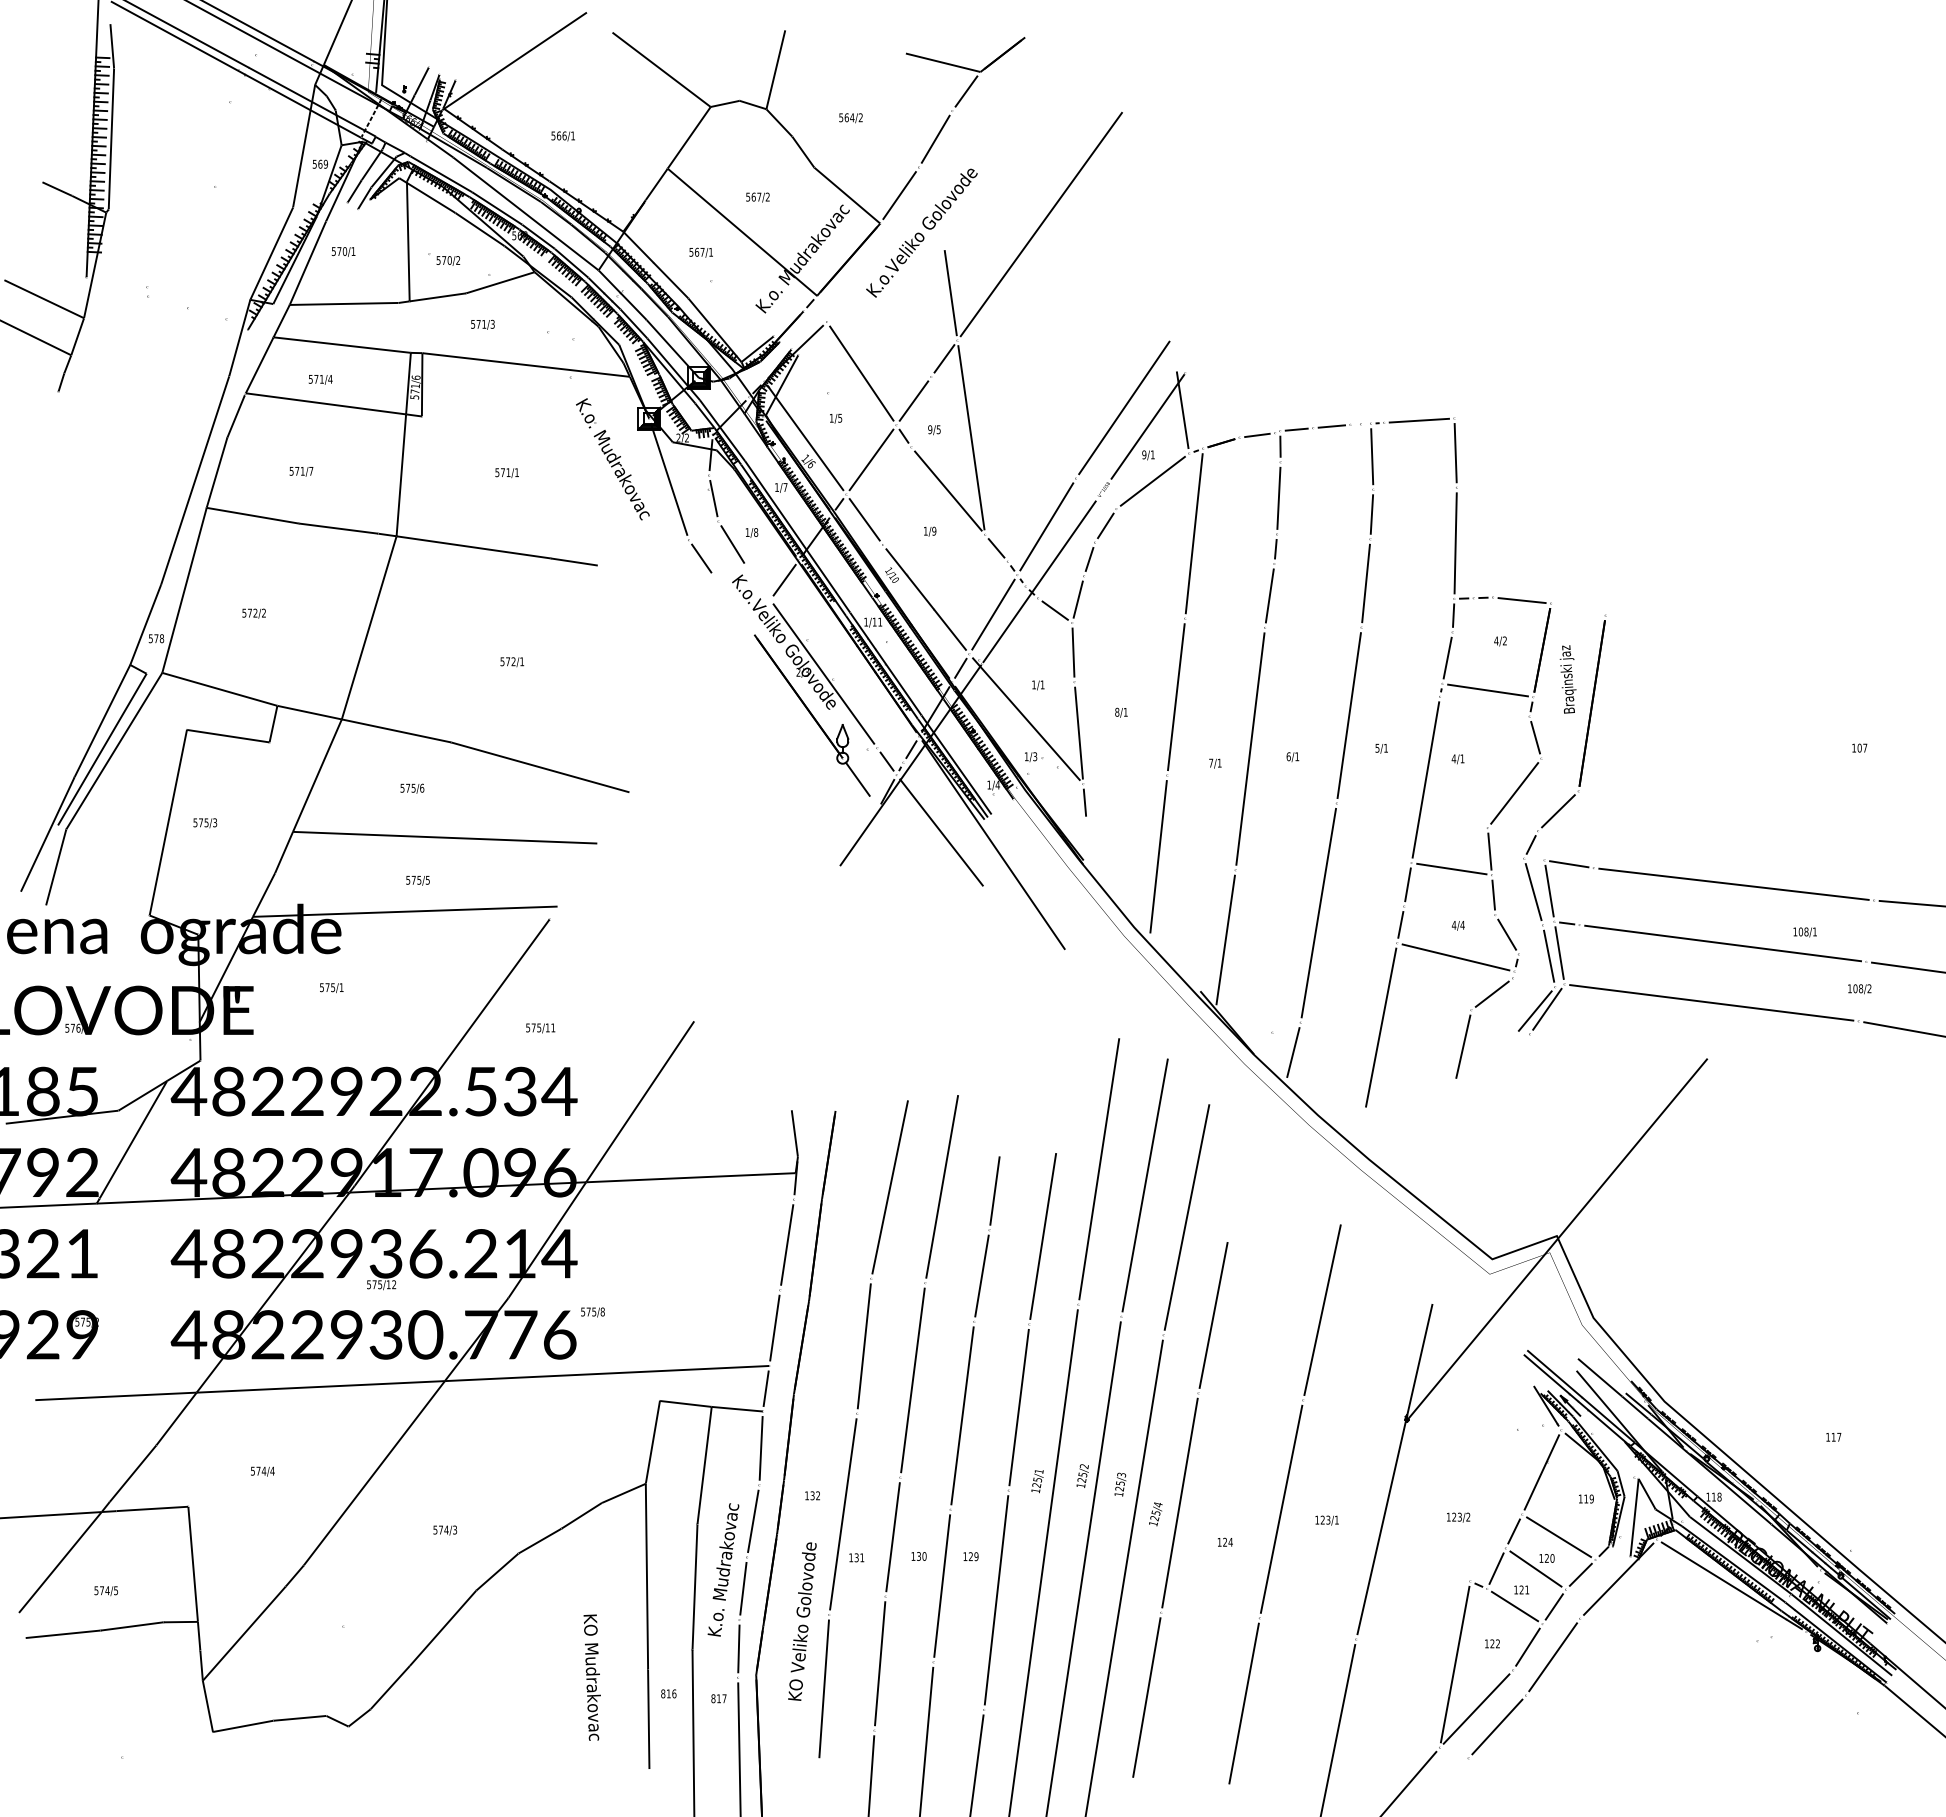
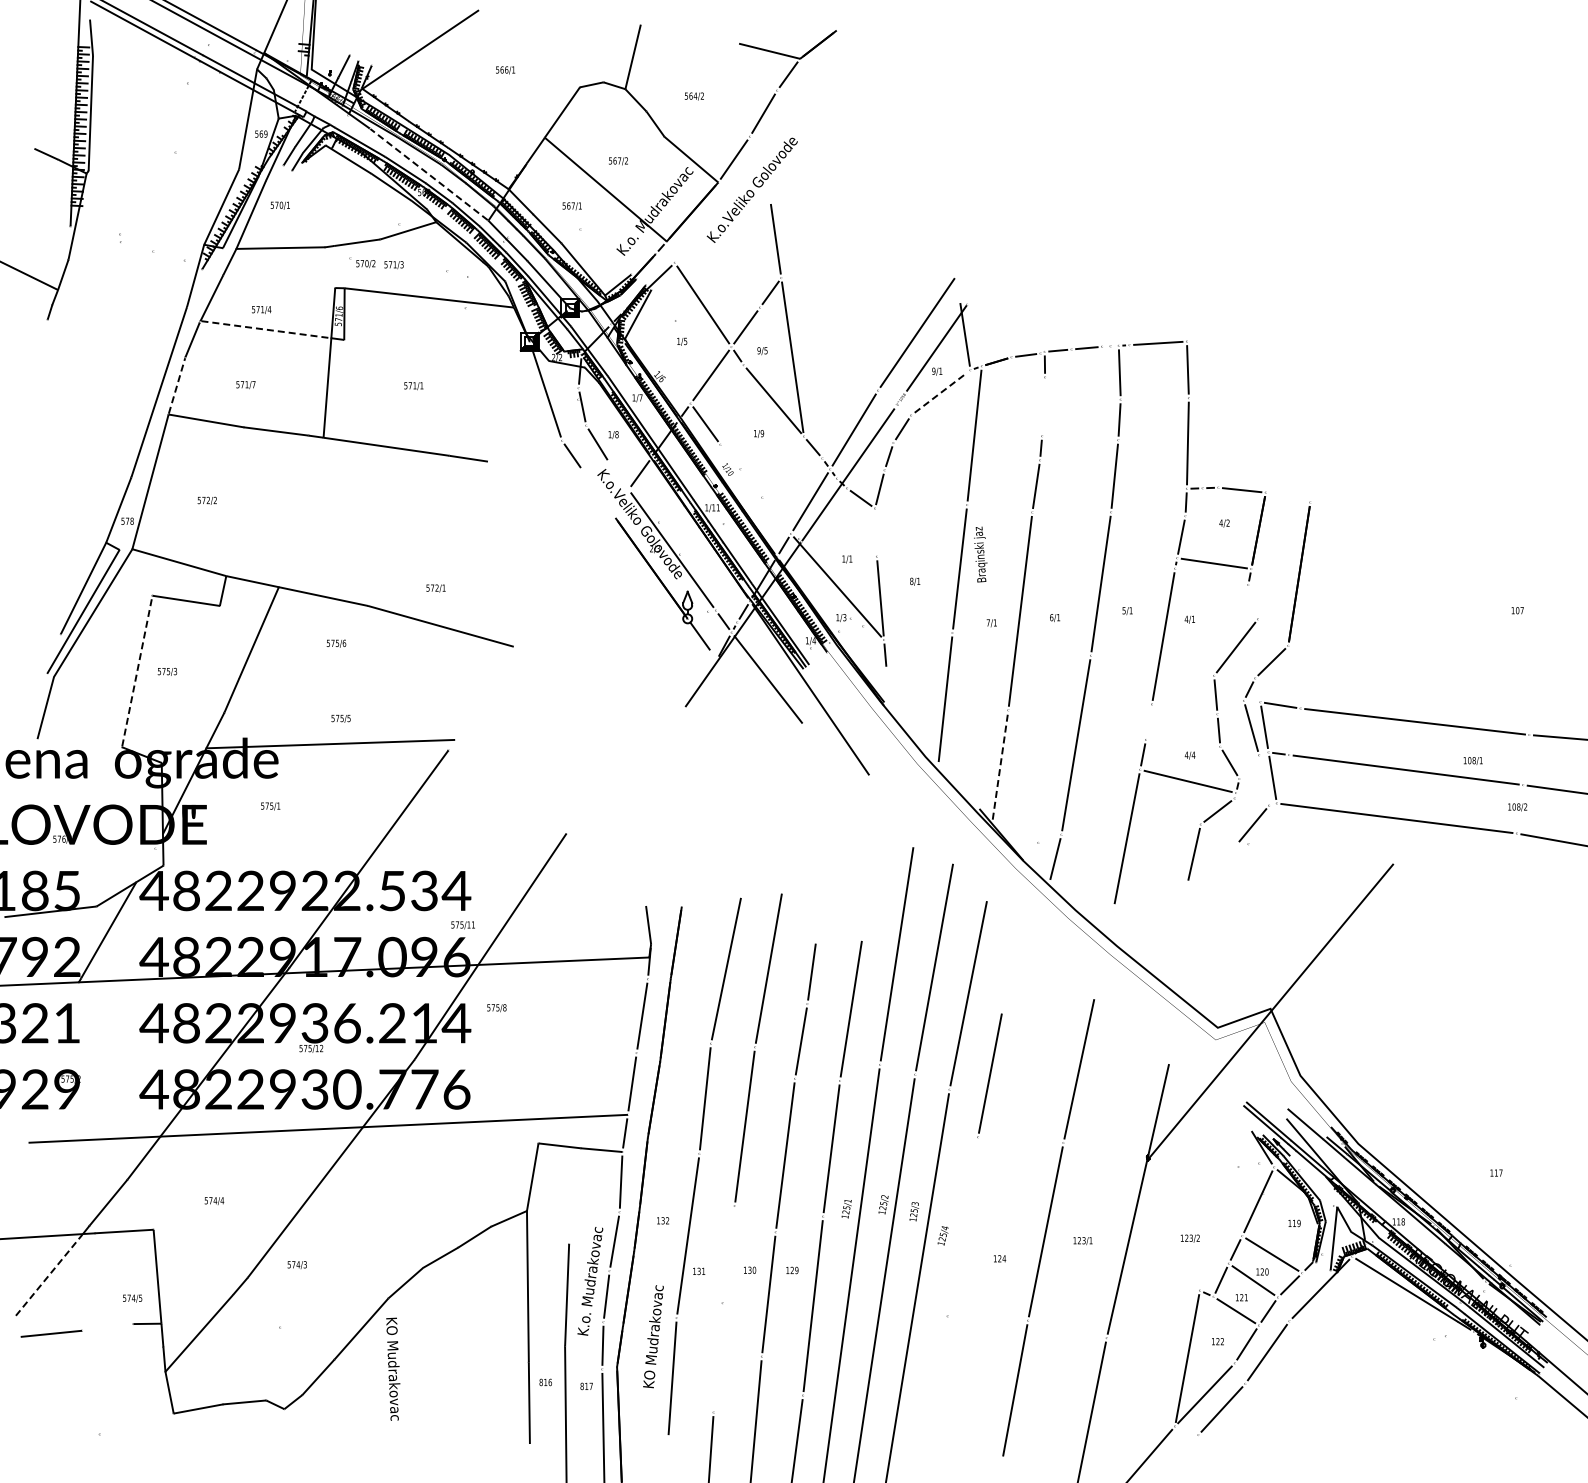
line: (661, 69) -> (539, 56), removed
text: (563, 136) -> (505, 70), moved
line: (525, 213) -> (428, 174), solid -> dashed
line: (1041, 224) -> (849, 183), removed
line: (408, 241) -> (333, 197), removed
part: (444, 259) -> (362, 262), moved
line: (43, 299) -> (35, 244), removed
line: (342, 344) -> (279, 281), removed
line: (326, 403) -> (266, 329), solid -> dashed
line: (805, 437) -> (657, 357), removed
part: (613, 458) -> (500, 374), removed
line: (217, 472) -> (177, 385), solid -> dashed
line: (1152, 480) -> (940, 392), solid -> dashed
line: (1278, 498) -> (1043, 406), removed
line: (925, 599) -> (755, 489), removed
line: (369, 627) -> (301, 512), removed
line: (1072, 652) -> (875, 532), removed
text: (511, 662) -> (435, 588), moved
text: (1567, 679) -> (980, 554), moved
line: (1534, 736) -> (1252, 601), removed
line: (168, 822) -> (137, 671), solid -> dashed
line: (47, 834) -> (38, 681), removed
line: (444, 837) -> (362, 683), removed
line: (1451, 869) -> (1184, 709), removed
line: (1407, 883) -> (1148, 721), removed
line: (1226, 940) -> (1000, 767), solid -> dashed
line: (1549, 956) -> (1264, 780), removed
line: (1547, 1008) -> (1262, 823), removed
text: (539, 1028) -> (462, 925), moved
text: (592, 1312) -> (496, 1008), moved
line: (704, 1466) -> (574, 1196), removed
line: (1179, 1502) -> (962, 1226), removed
text: (444, 1529) -> (296, 1264), moved
line: (892, 1537) -> (728, 1254), removed
line: (60, 1561) -> (49, 1274), solid -> dashed
text: (106, 1590) -> (132, 1298), moved
text: (803, 1606) -> (655, 1311), KO Veliko Golovode -> KO Mudrakovac
line: (131, 1626) -> (107, 1327), removed
line: (880, 1663) -> (718, 1357), removed
text: (592, 1676) -> (393, 1368), moved
line: (1146, 1697) -> (935, 1385), removed

